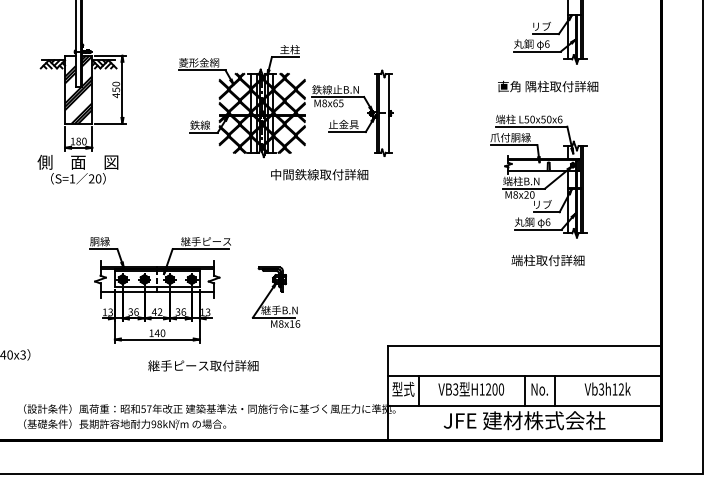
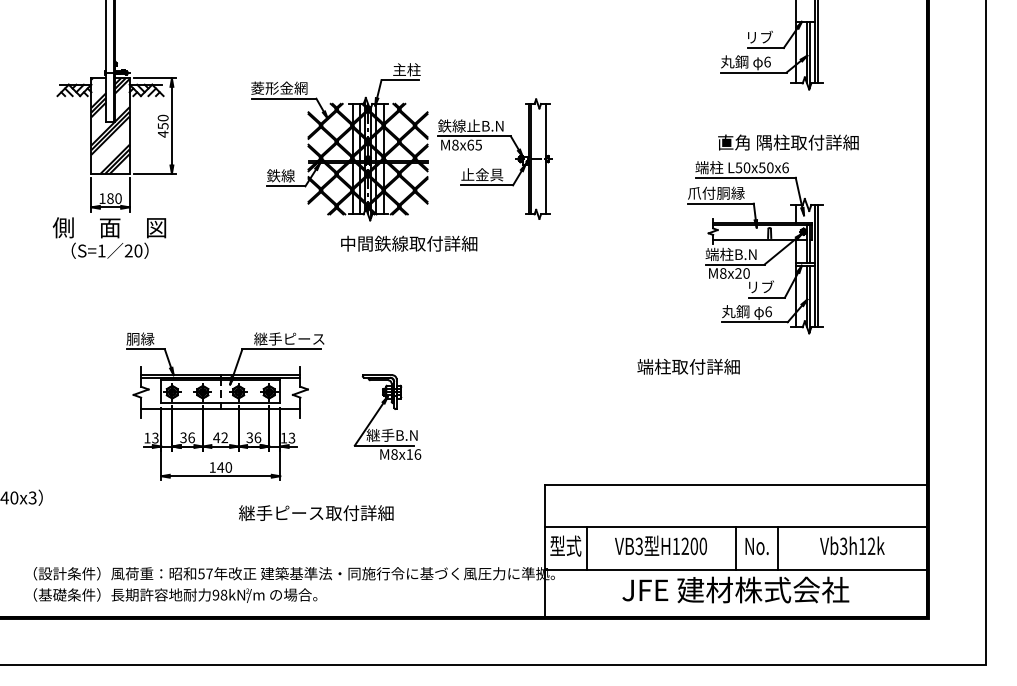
text: (548, 86) -> (788, 142), moved
text: (319, 174) -> (408, 243), moved
text: (547, 260) -> (687, 366), moved
text: (203, 365) -> (316, 512), moved

